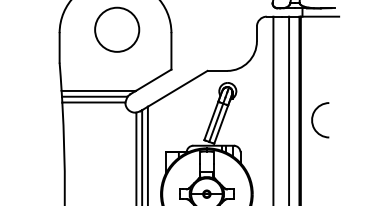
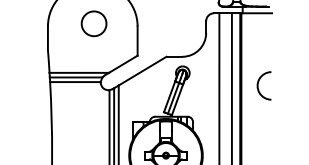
circle: (117, 29) -> (94, 23), size x0.7
arc: (313, 120) -> (258, 86), moved

